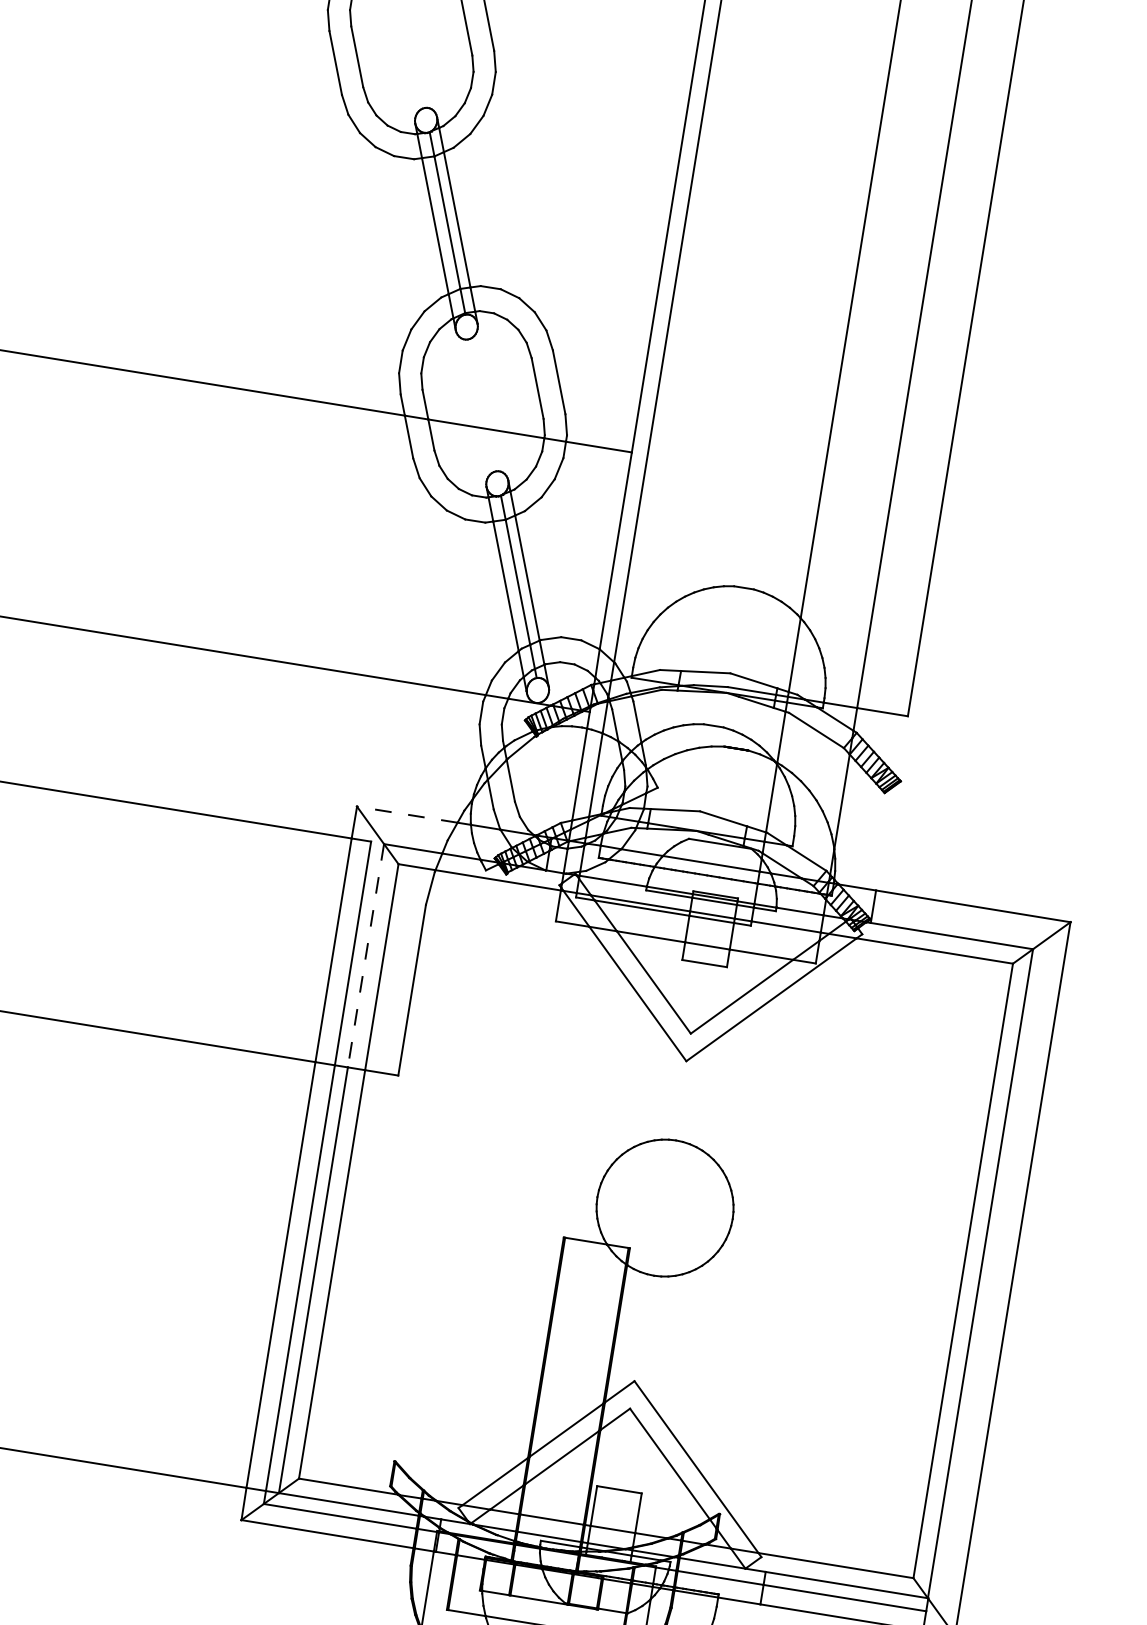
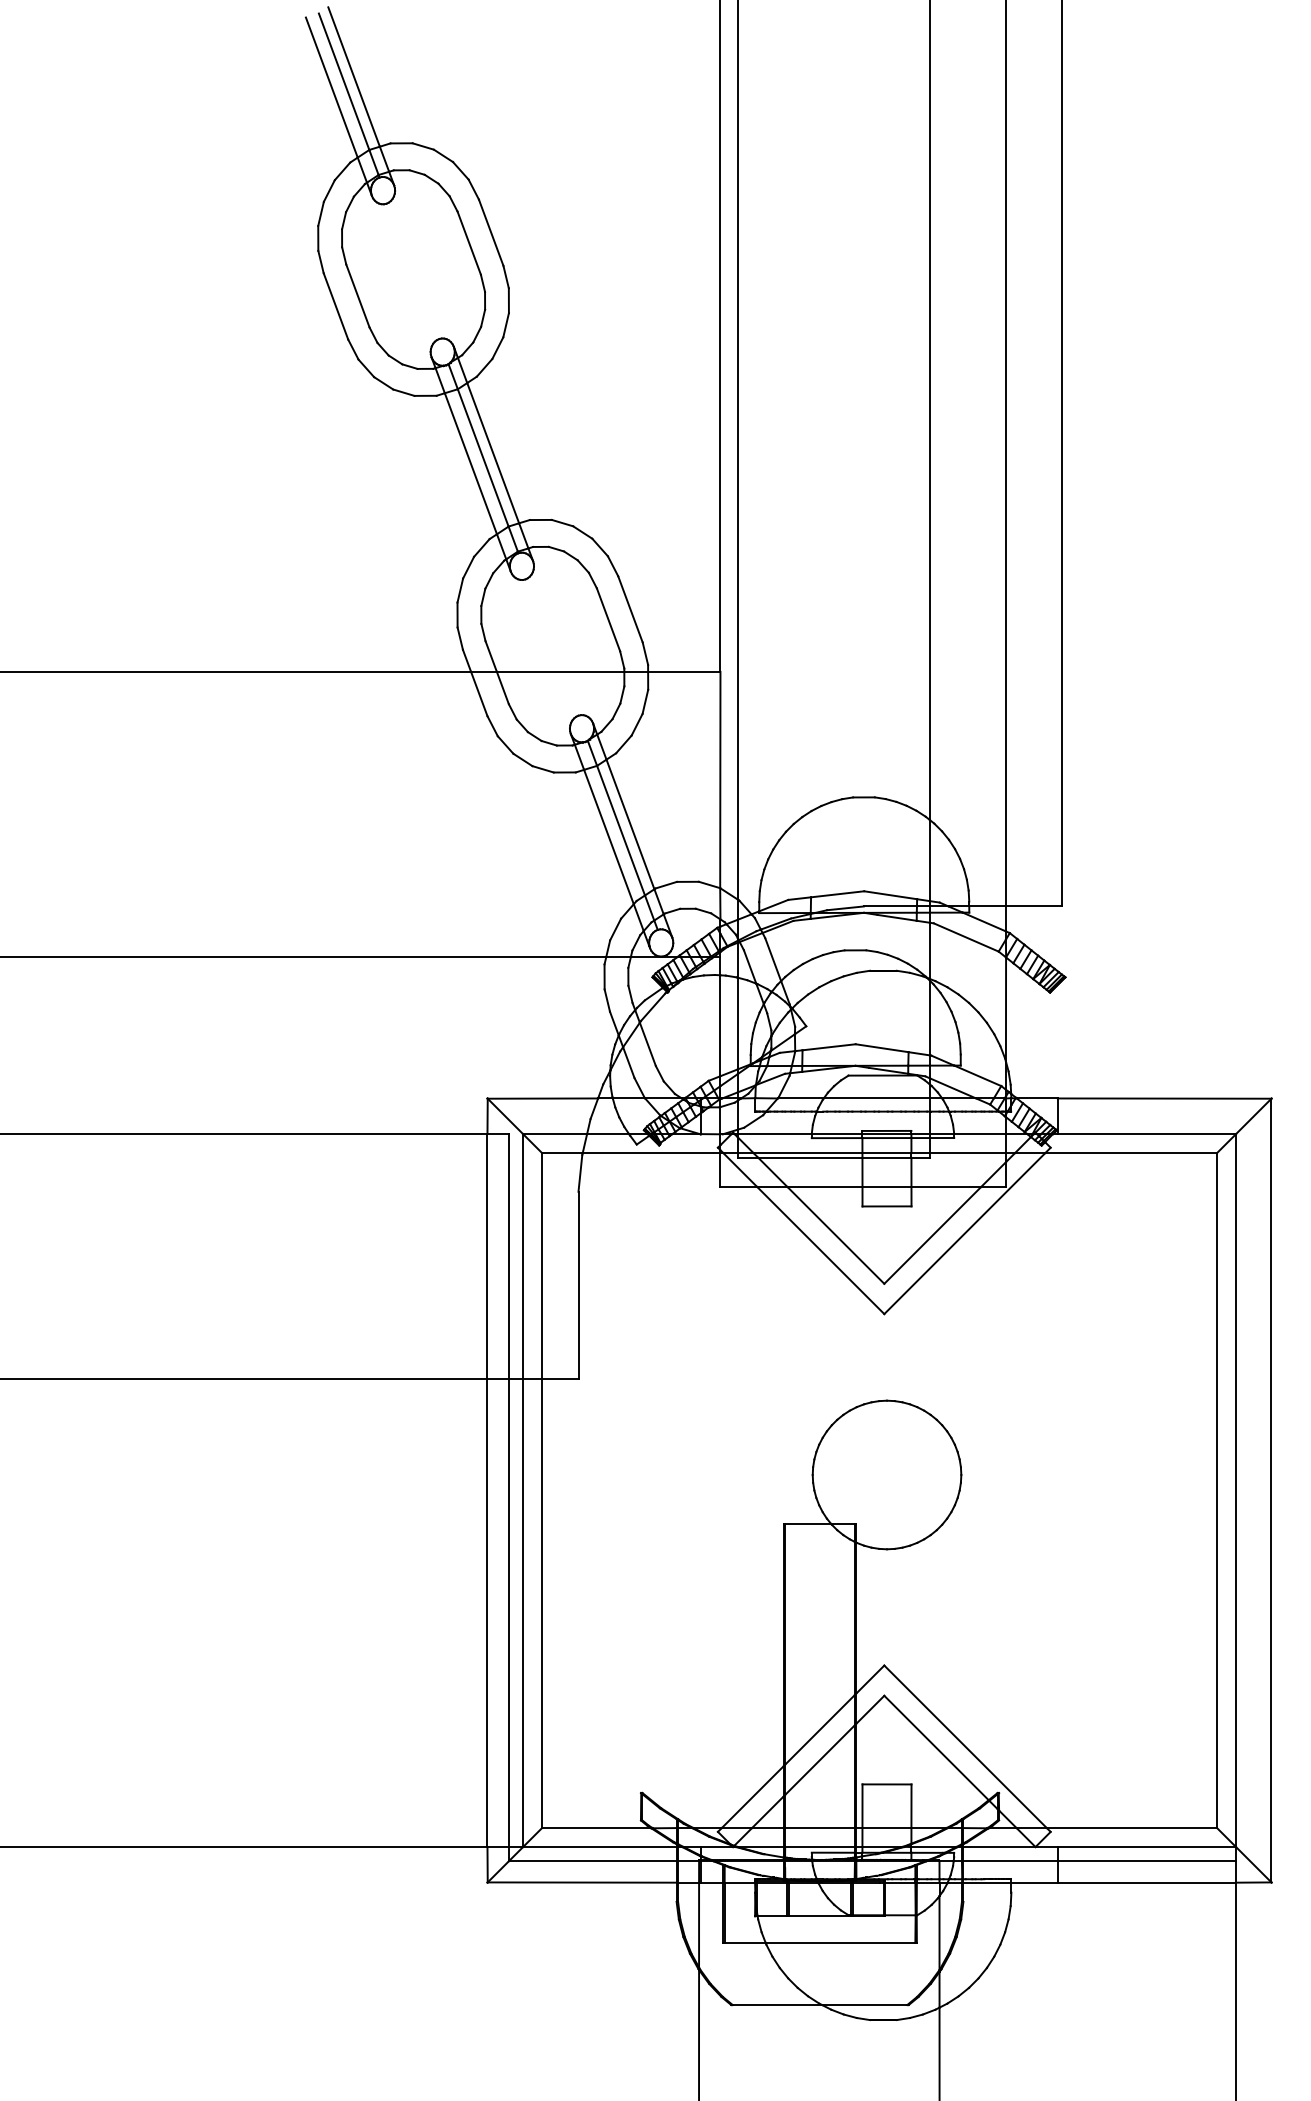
line: (406, 814) -> (542, 1098), dashed -> solid
line: (366, 955) -> (523, 1256), dashed -> solid

